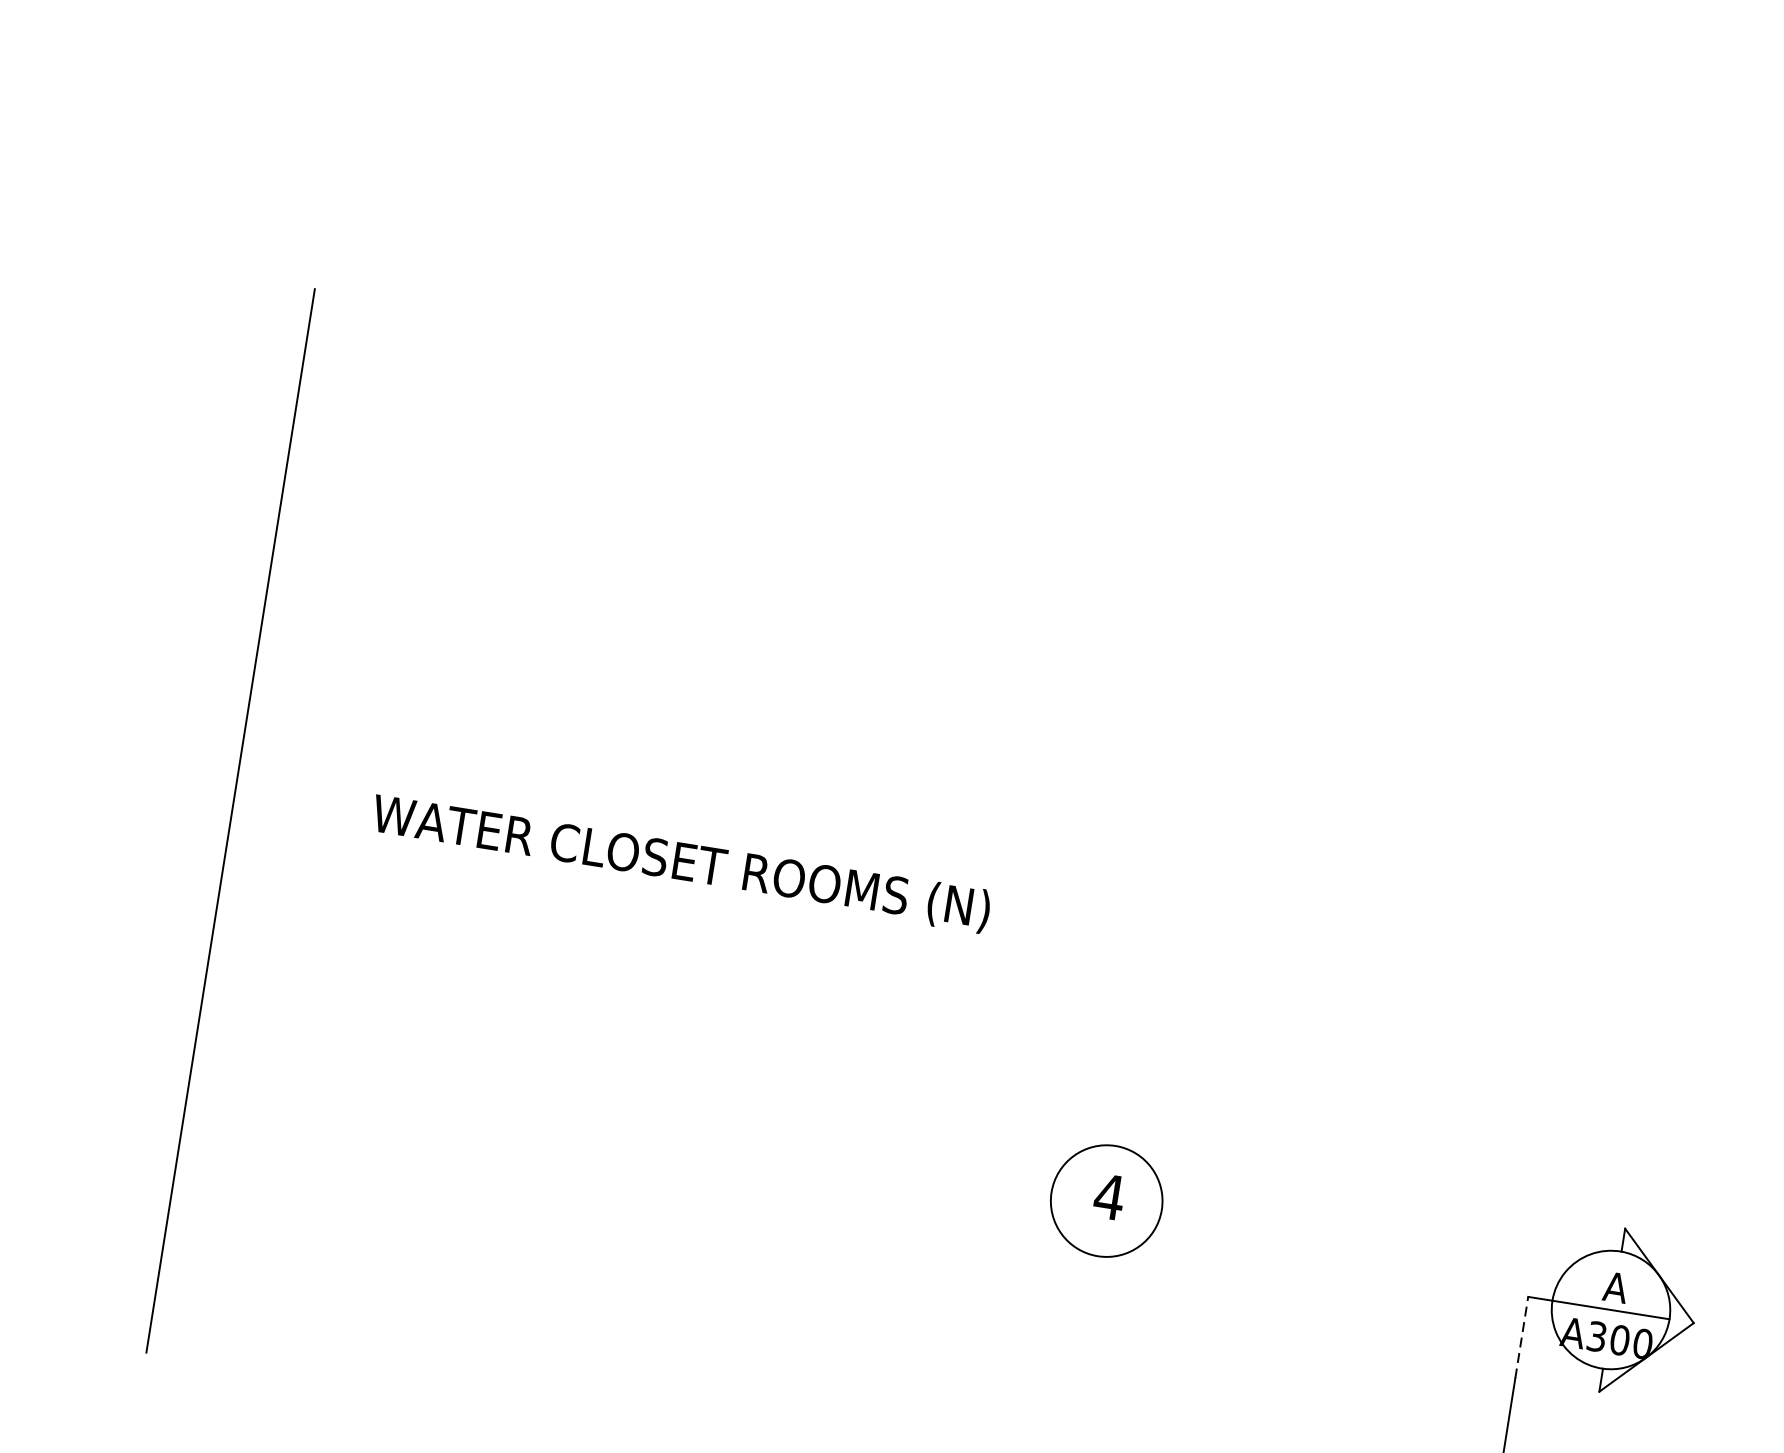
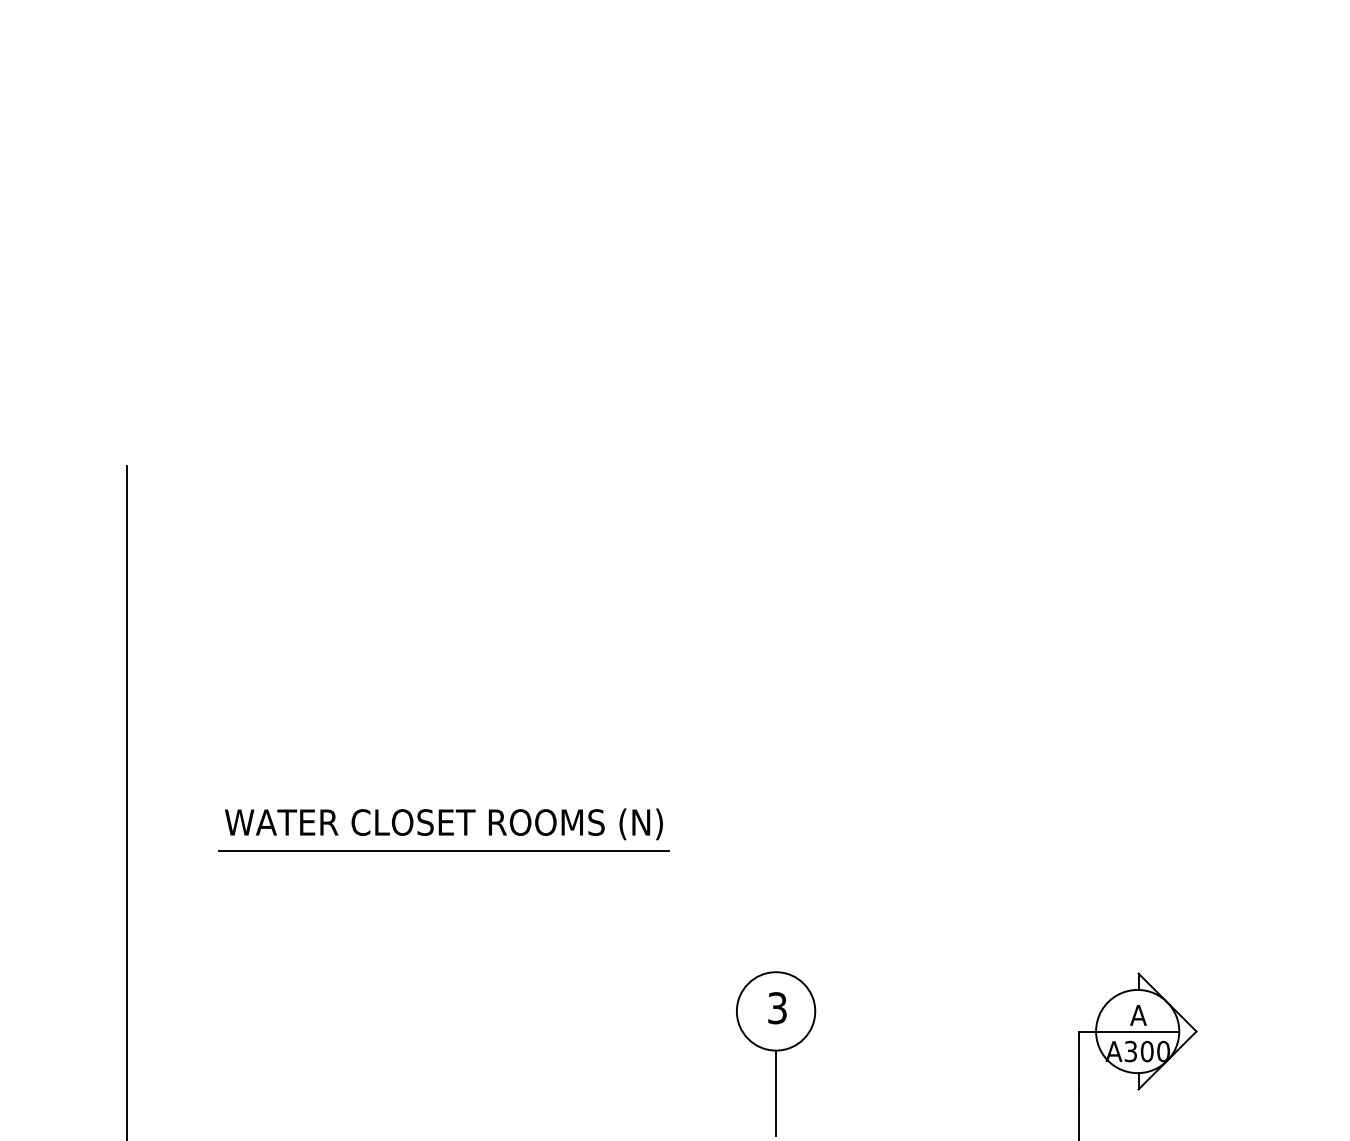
line: (674, 900) -> (443, 850), added
text: (1109, 1197) -> (777, 1008), 4 -> 3
line: (1089, 1316) -> (776, 1093), added
line: (1521, 1337) -> (1078, 1060), dashed -> solid

